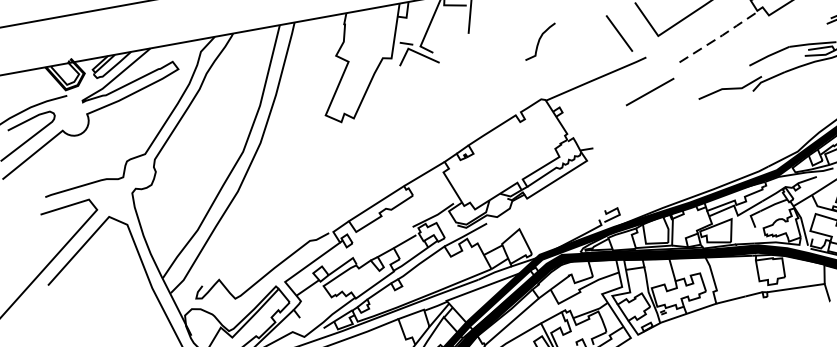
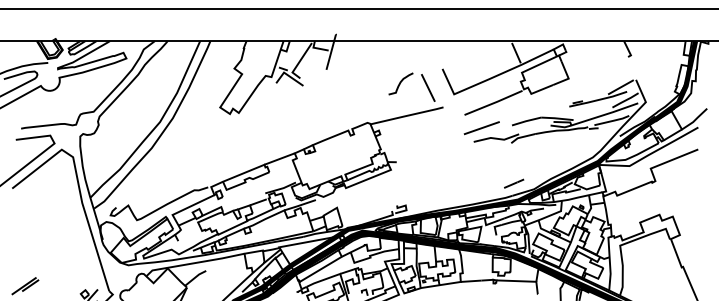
line: (718, 37) -> (494, 102), dashed -> solid
curve: (539, 41) -> (400, 83), moved
line: (649, 92) -> (481, 128), moved
line: (767, 148) -> (514, 183), added

